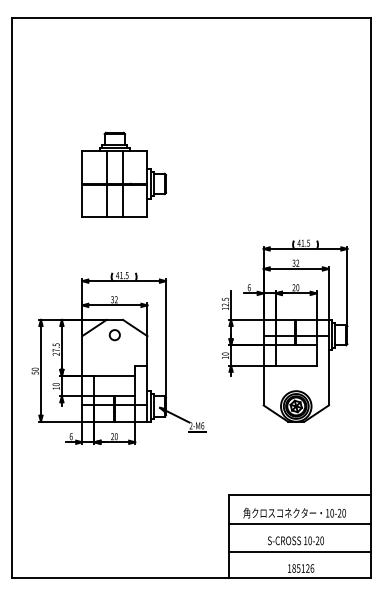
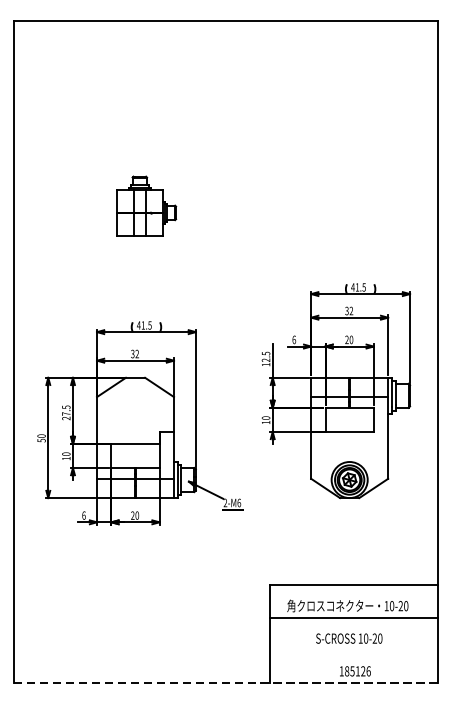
part: (123, 174) -> (145, 206), size x0.6
circle: (114, 335) -> (135, 396), removed
line: (300, 552) -> (354, 652), removed
line: (191, 578) -> (226, 683), solid -> dashed

